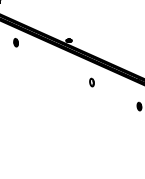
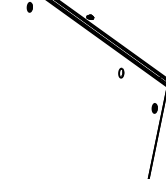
part: (91, 82) -> (120, 72), moved

